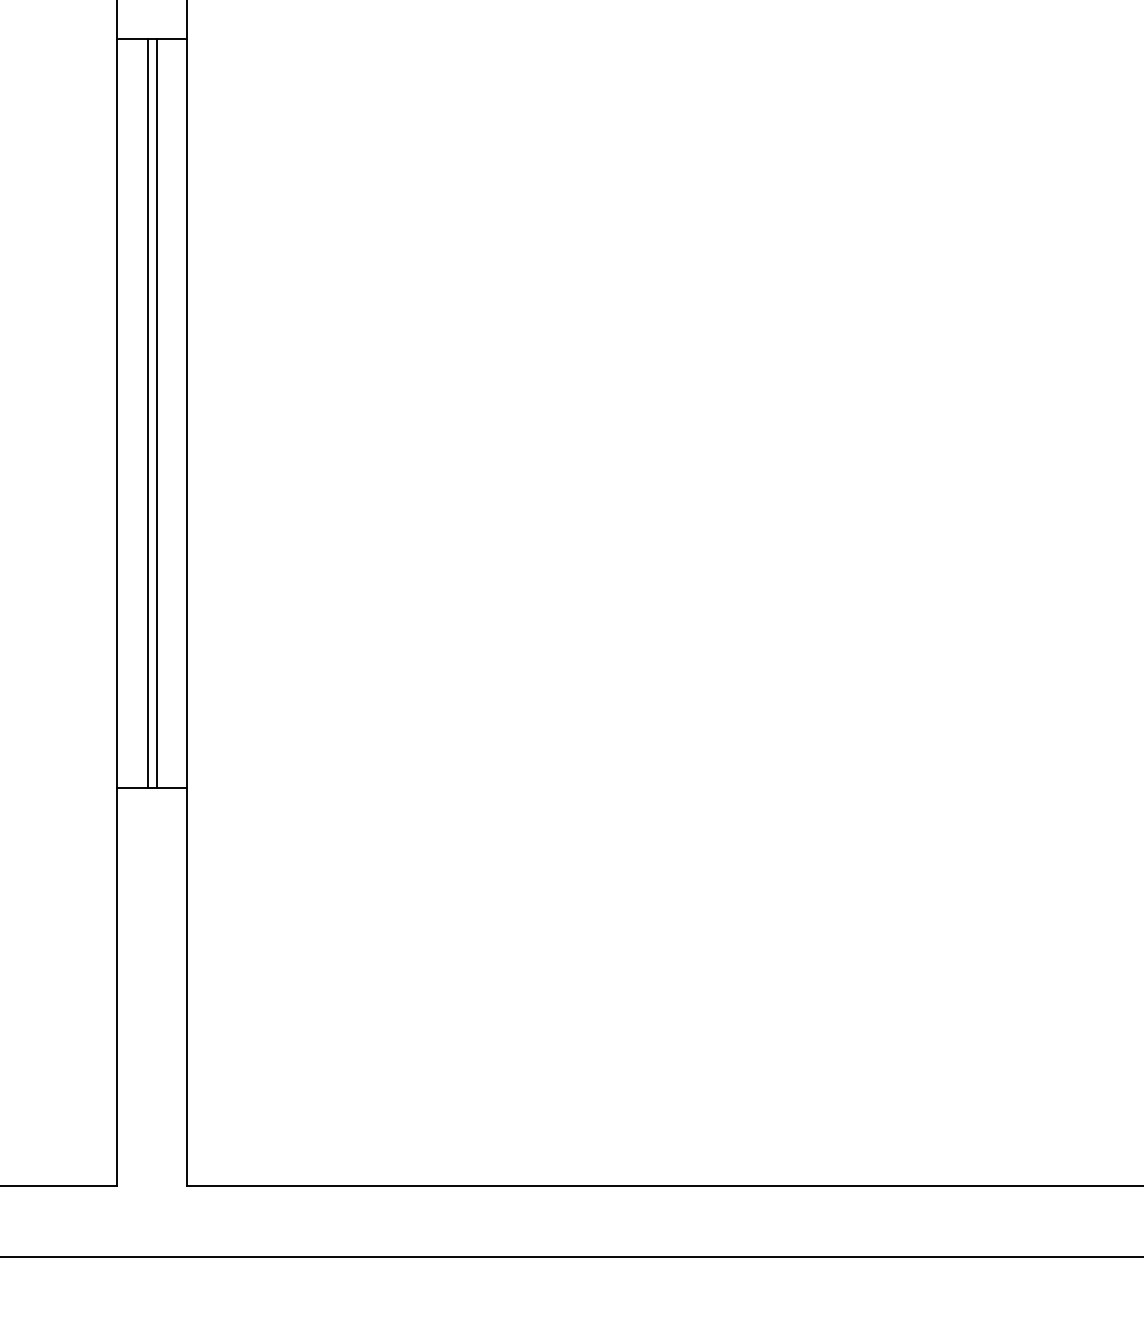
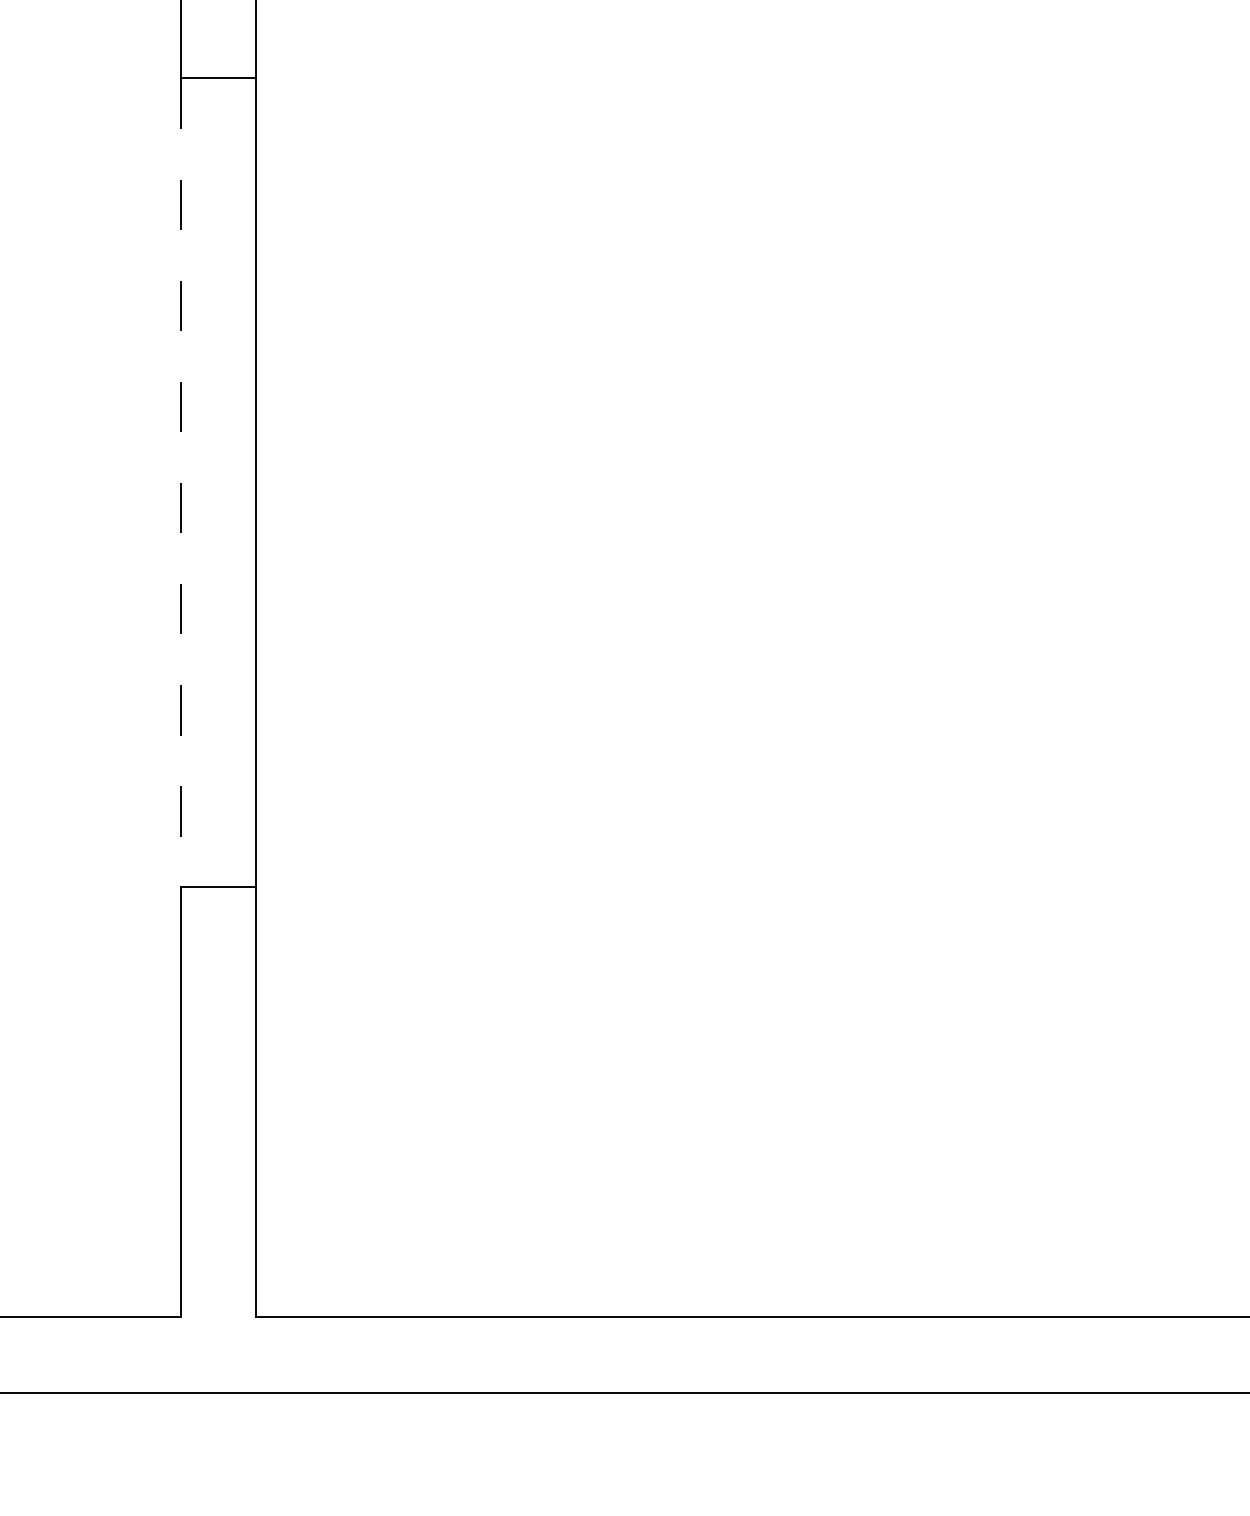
line: (147, 413) -> (213, 482), removed
line: (156, 413) -> (223, 482), removed
line: (117, 414) -> (180, 483), solid -> dashed

